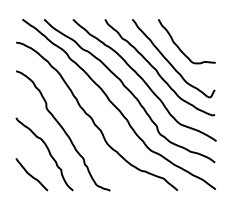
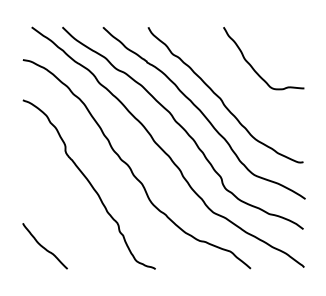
curve: (169, 62) -> (239, 87), removed
curve: (49, 153) -> (69, 216), removed

